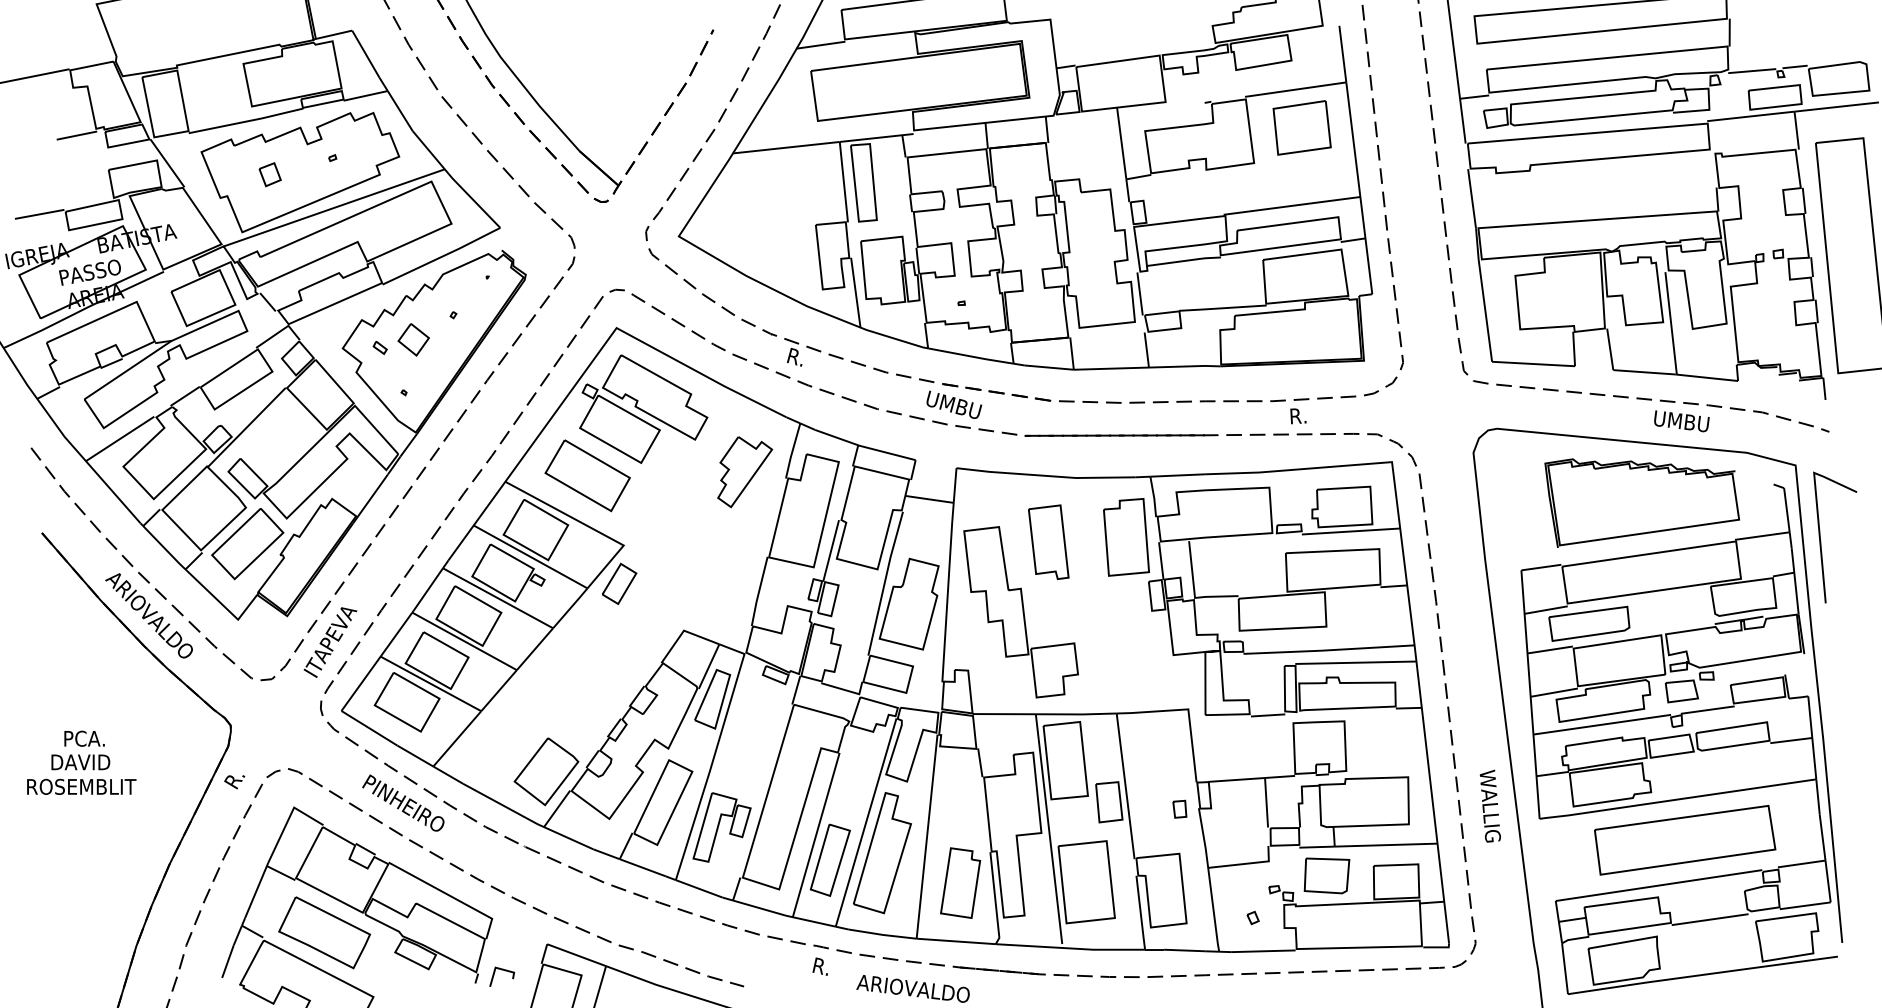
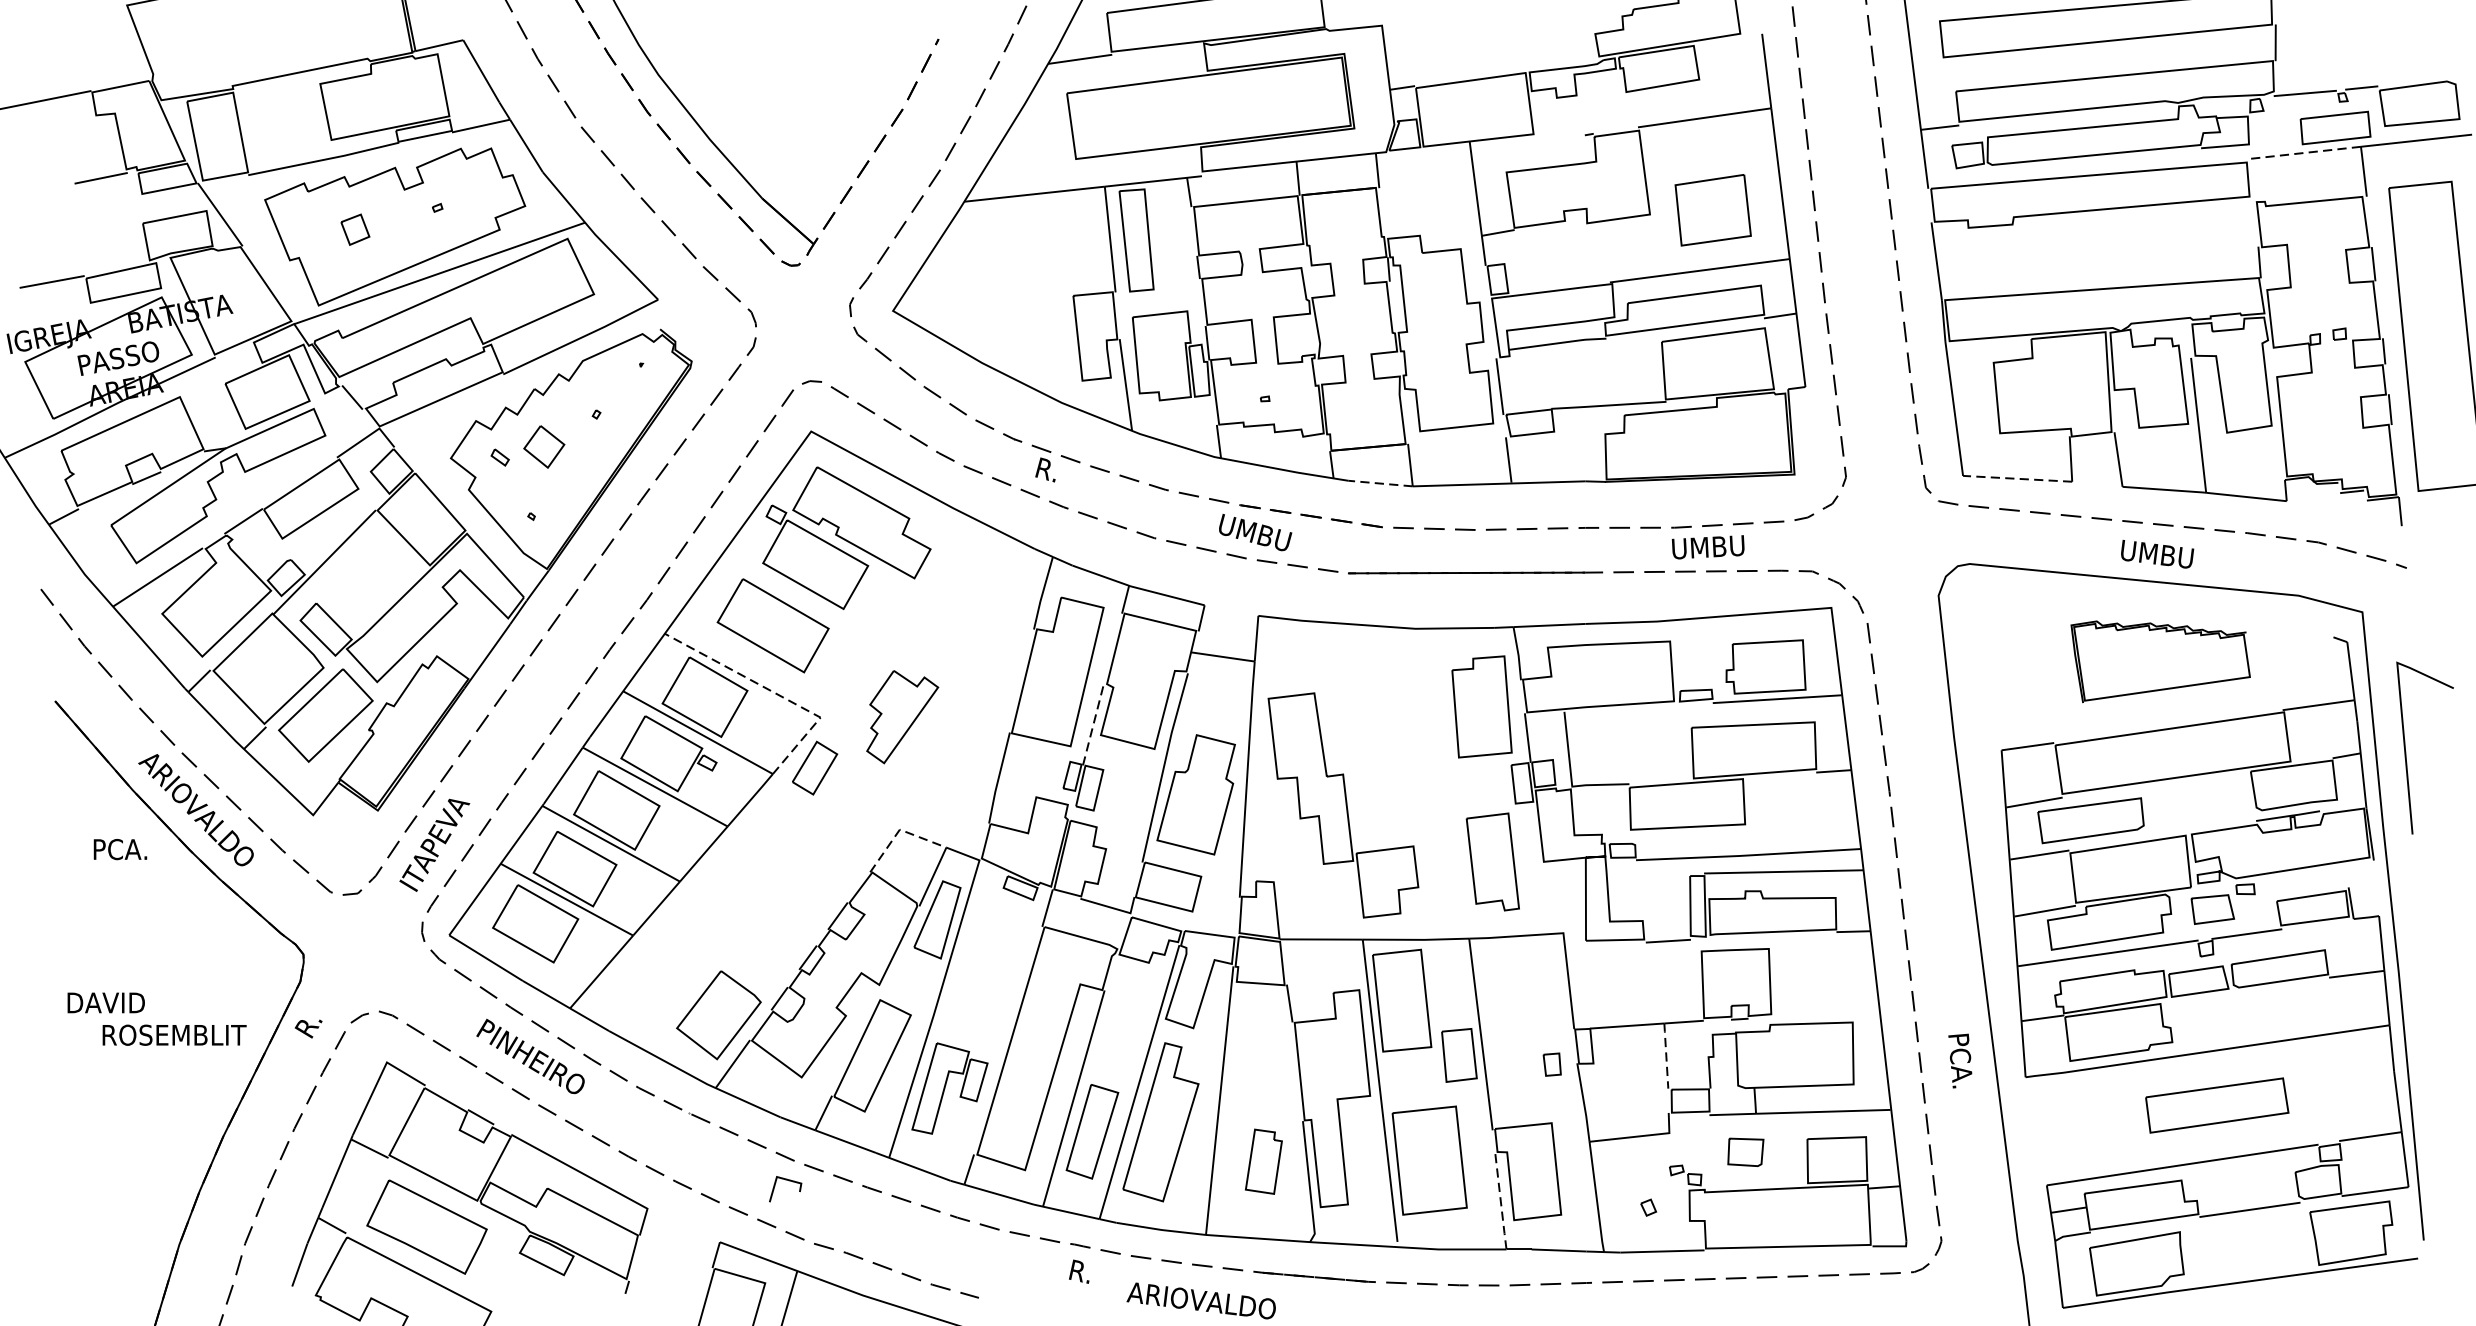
line: (1750, 116) -> (2303, 153), solid -> dashed
part: (1301, 127) -> (1712, 209), moved
line: (1533, 364) -> (2017, 479), solid -> dashed
line: (1049, 367) -> (1380, 483), solid -> dashed
text: (1297, 415) -> (1707, 546), R. -> UMBU
text: (1681, 421) -> (2157, 554), moved
part: (745, 472) -> (903, 717), moved
part: (1642, 502) -> (2160, 661), size x0.7
line: (589, 527) -> (775, 693), solid -> dashed
line: (1821, 541) -> (2406, 753), moved
part: (1048, 542) -> (1492, 862), moved
line: (831, 550) -> (1093, 724), solid -> dashed
line: (684, 630) -> (900, 829), solid -> dashed
text: (84, 738) -> (120, 849), moved
text: (81, 786) -> (174, 1034), moved
line: (1266, 801) -> (1666, 1054), solid -> dashed
text: (1489, 805) -> (1959, 1059), WALLIG -> PCA.
part: (1685, 840) -> (2217, 1105), size x0.6
part: (1326, 875) -> (1745, 1151), size x0.6
part: (960, 882) -> (1263, 1160), size x0.7
line: (1140, 913) -> (1500, 1201), solid -> dashed
line: (505, 971) -> (790, 1182), moved

